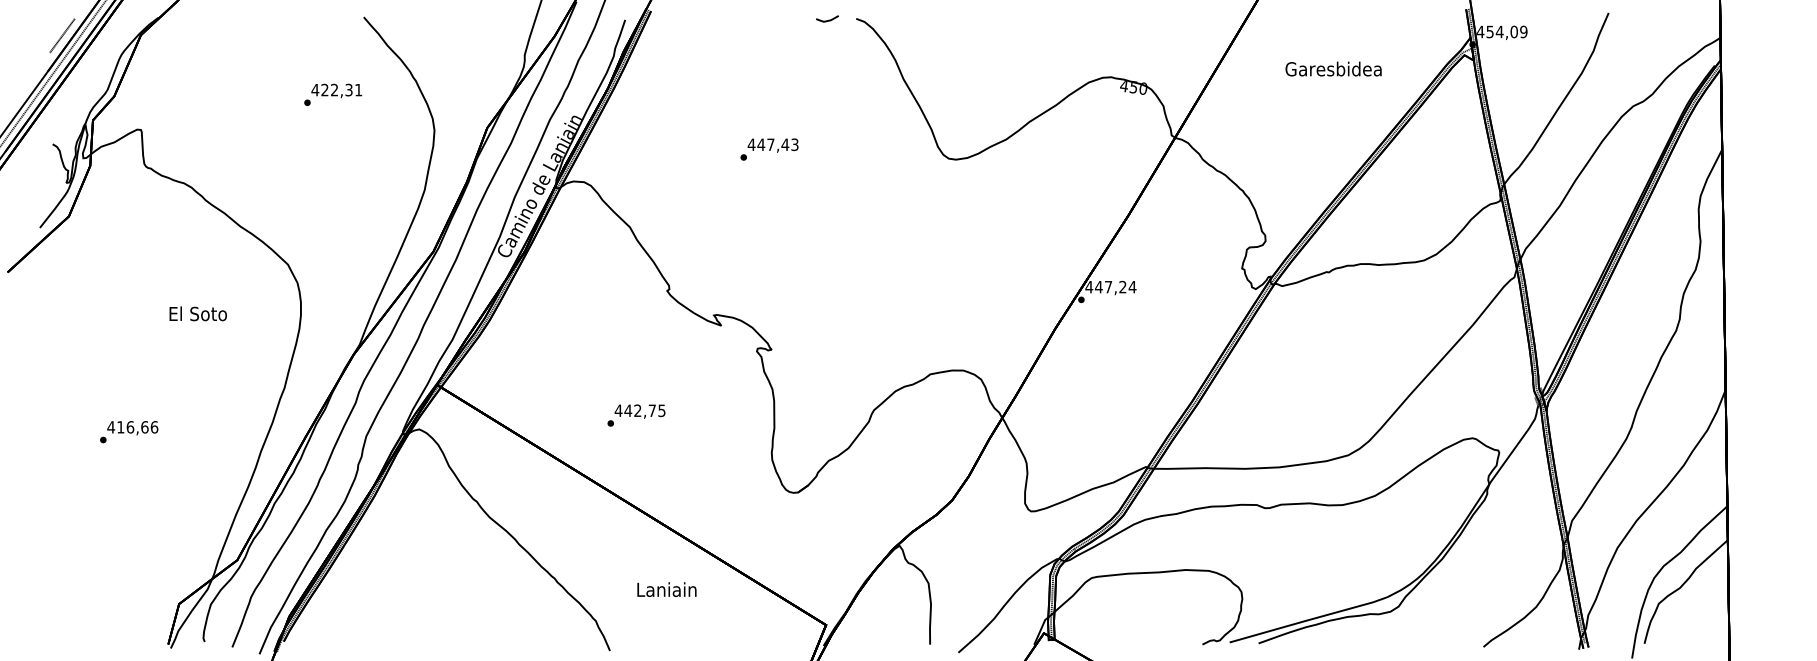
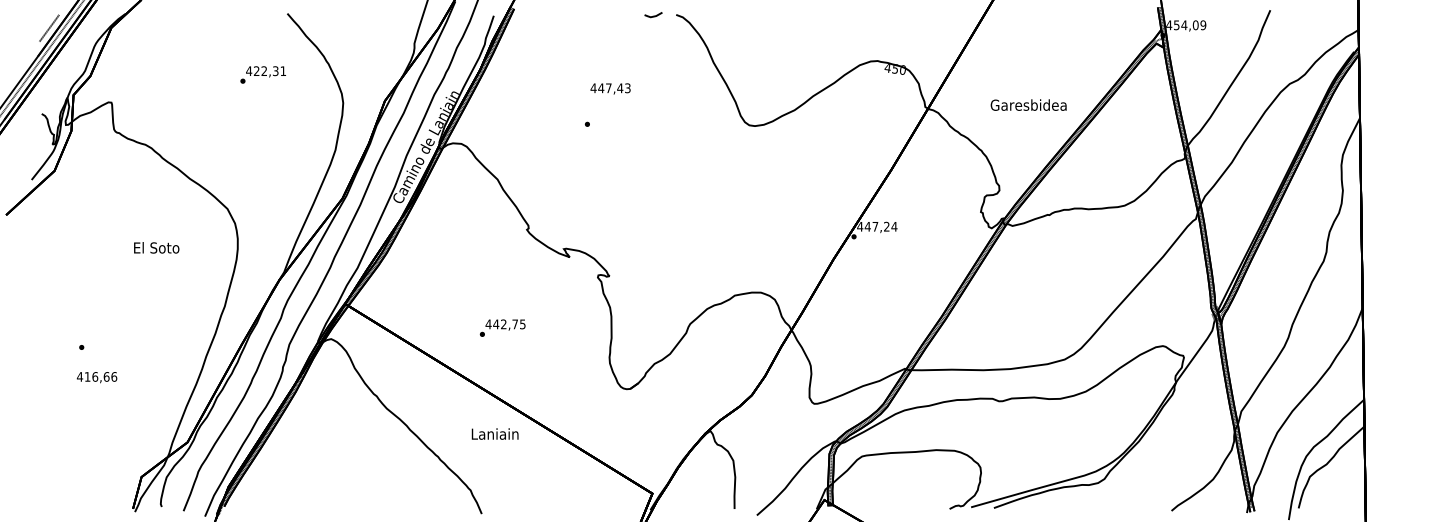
text: (1333, 68) -> (1028, 104), moved
text: (772, 145) -> (610, 88), moved
text: (132, 428) -> (96, 377), moved
text: (666, 589) -> (494, 433), moved

